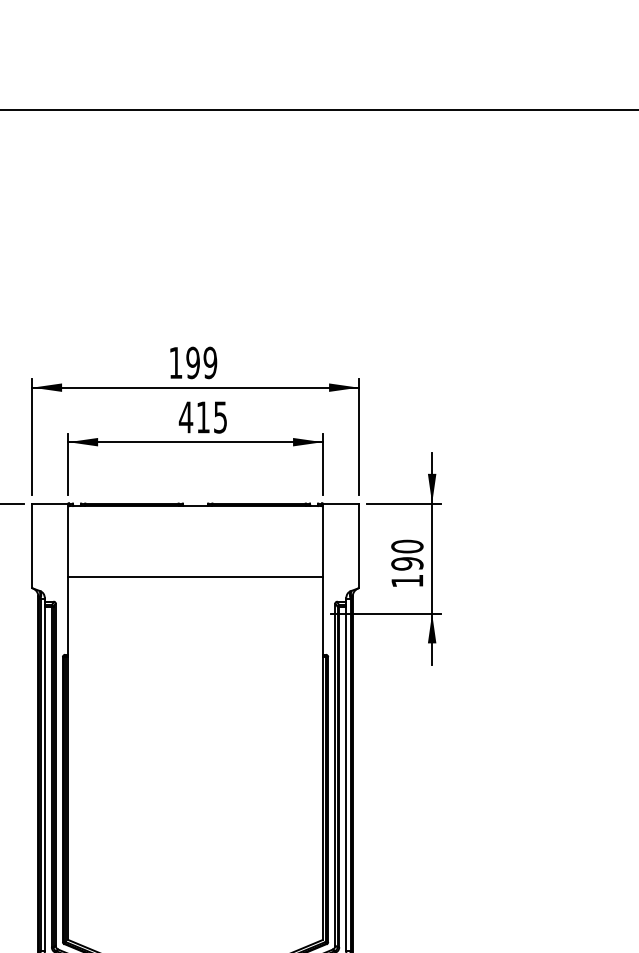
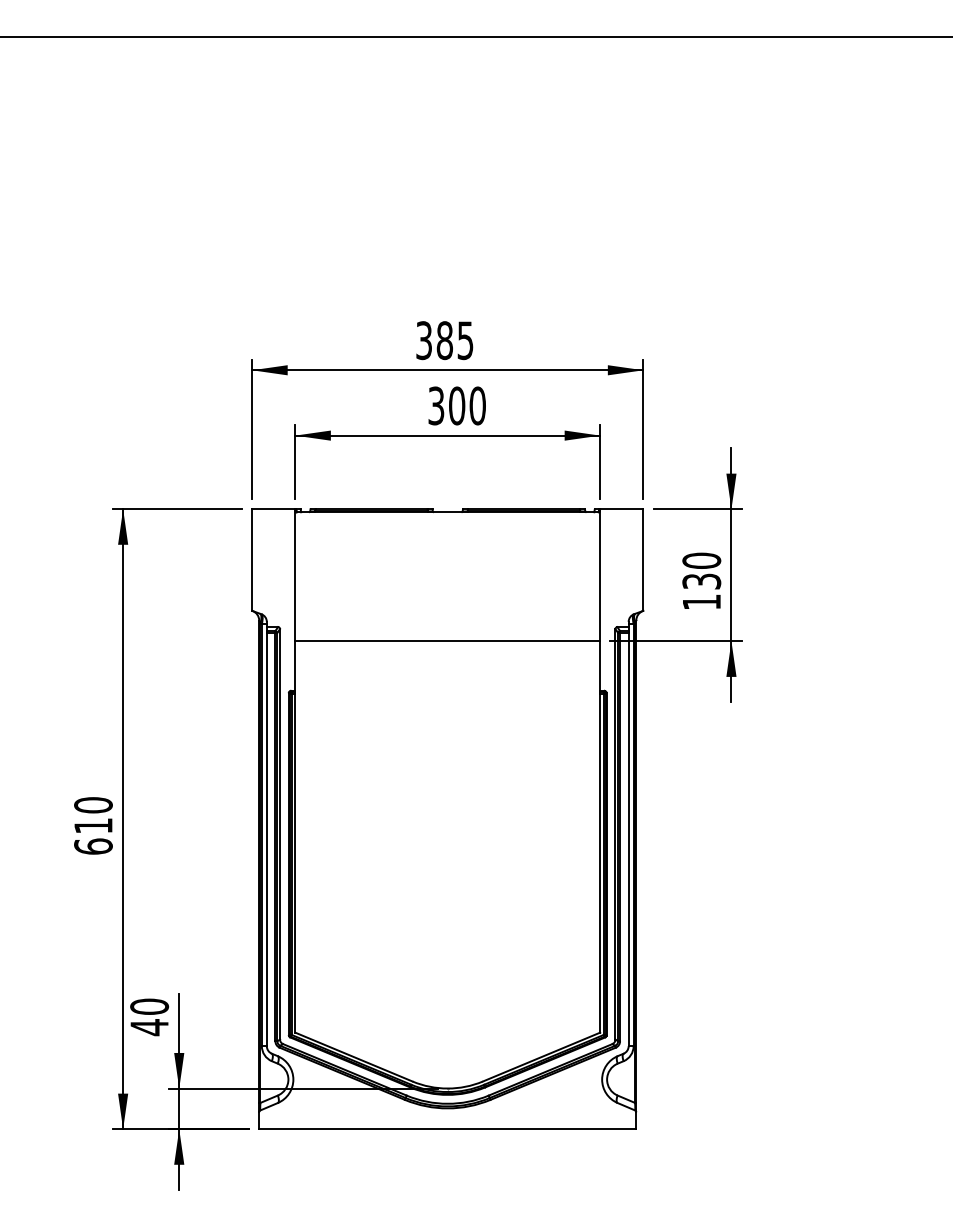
text: (192, 362) -> (444, 340), 199 -> 385
text: (202, 417) -> (456, 405), 415 -> 300
text: (407, 563) -> (701, 581), 190 -> 130
line: (195, 577) -> (447, 641), moved

